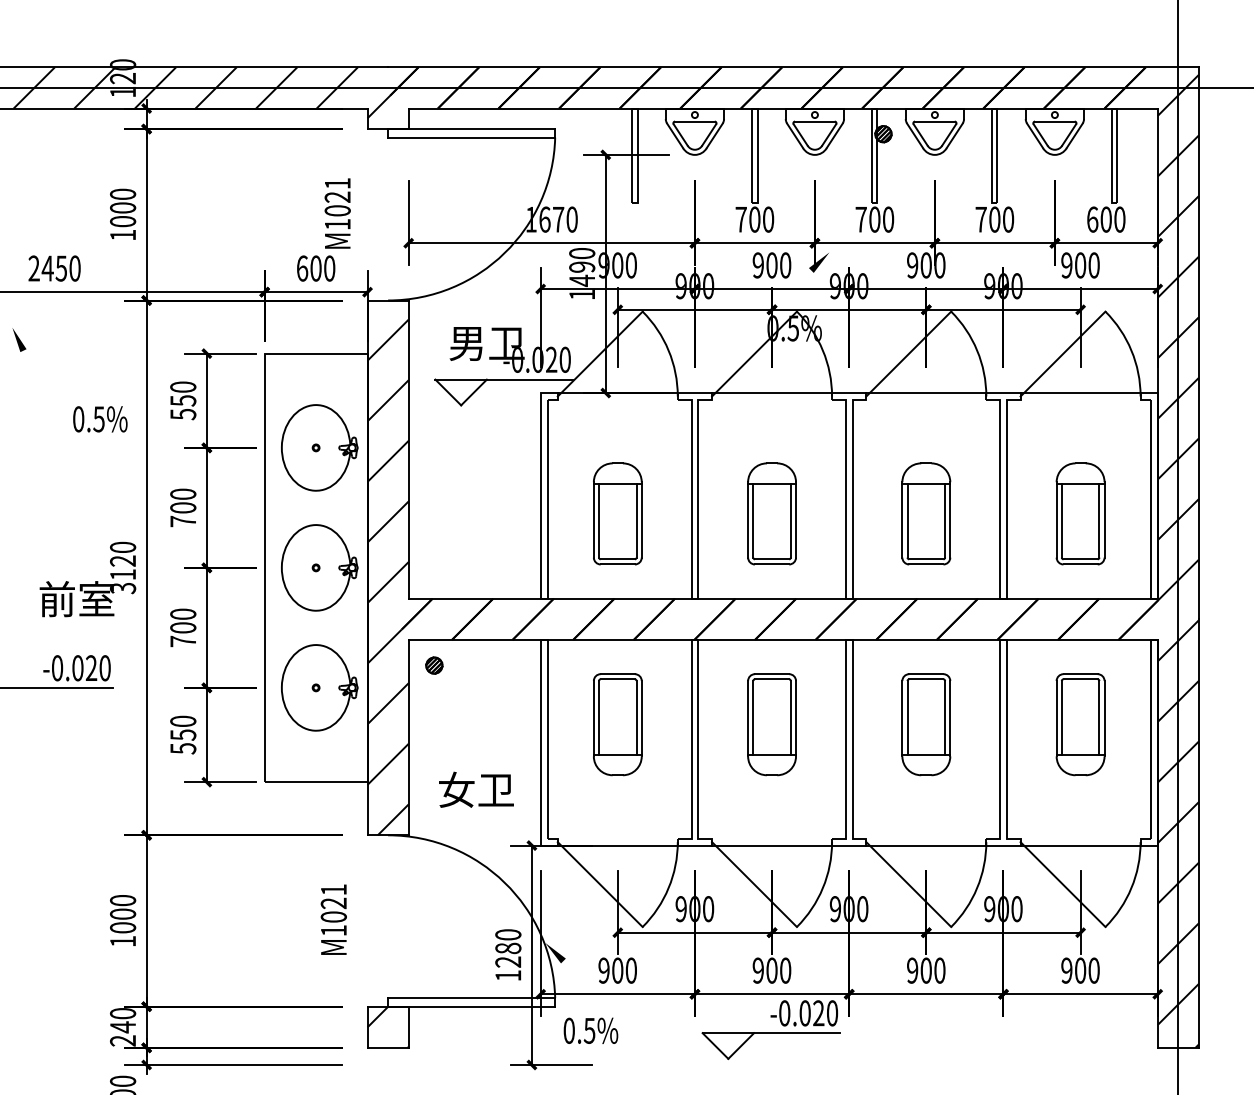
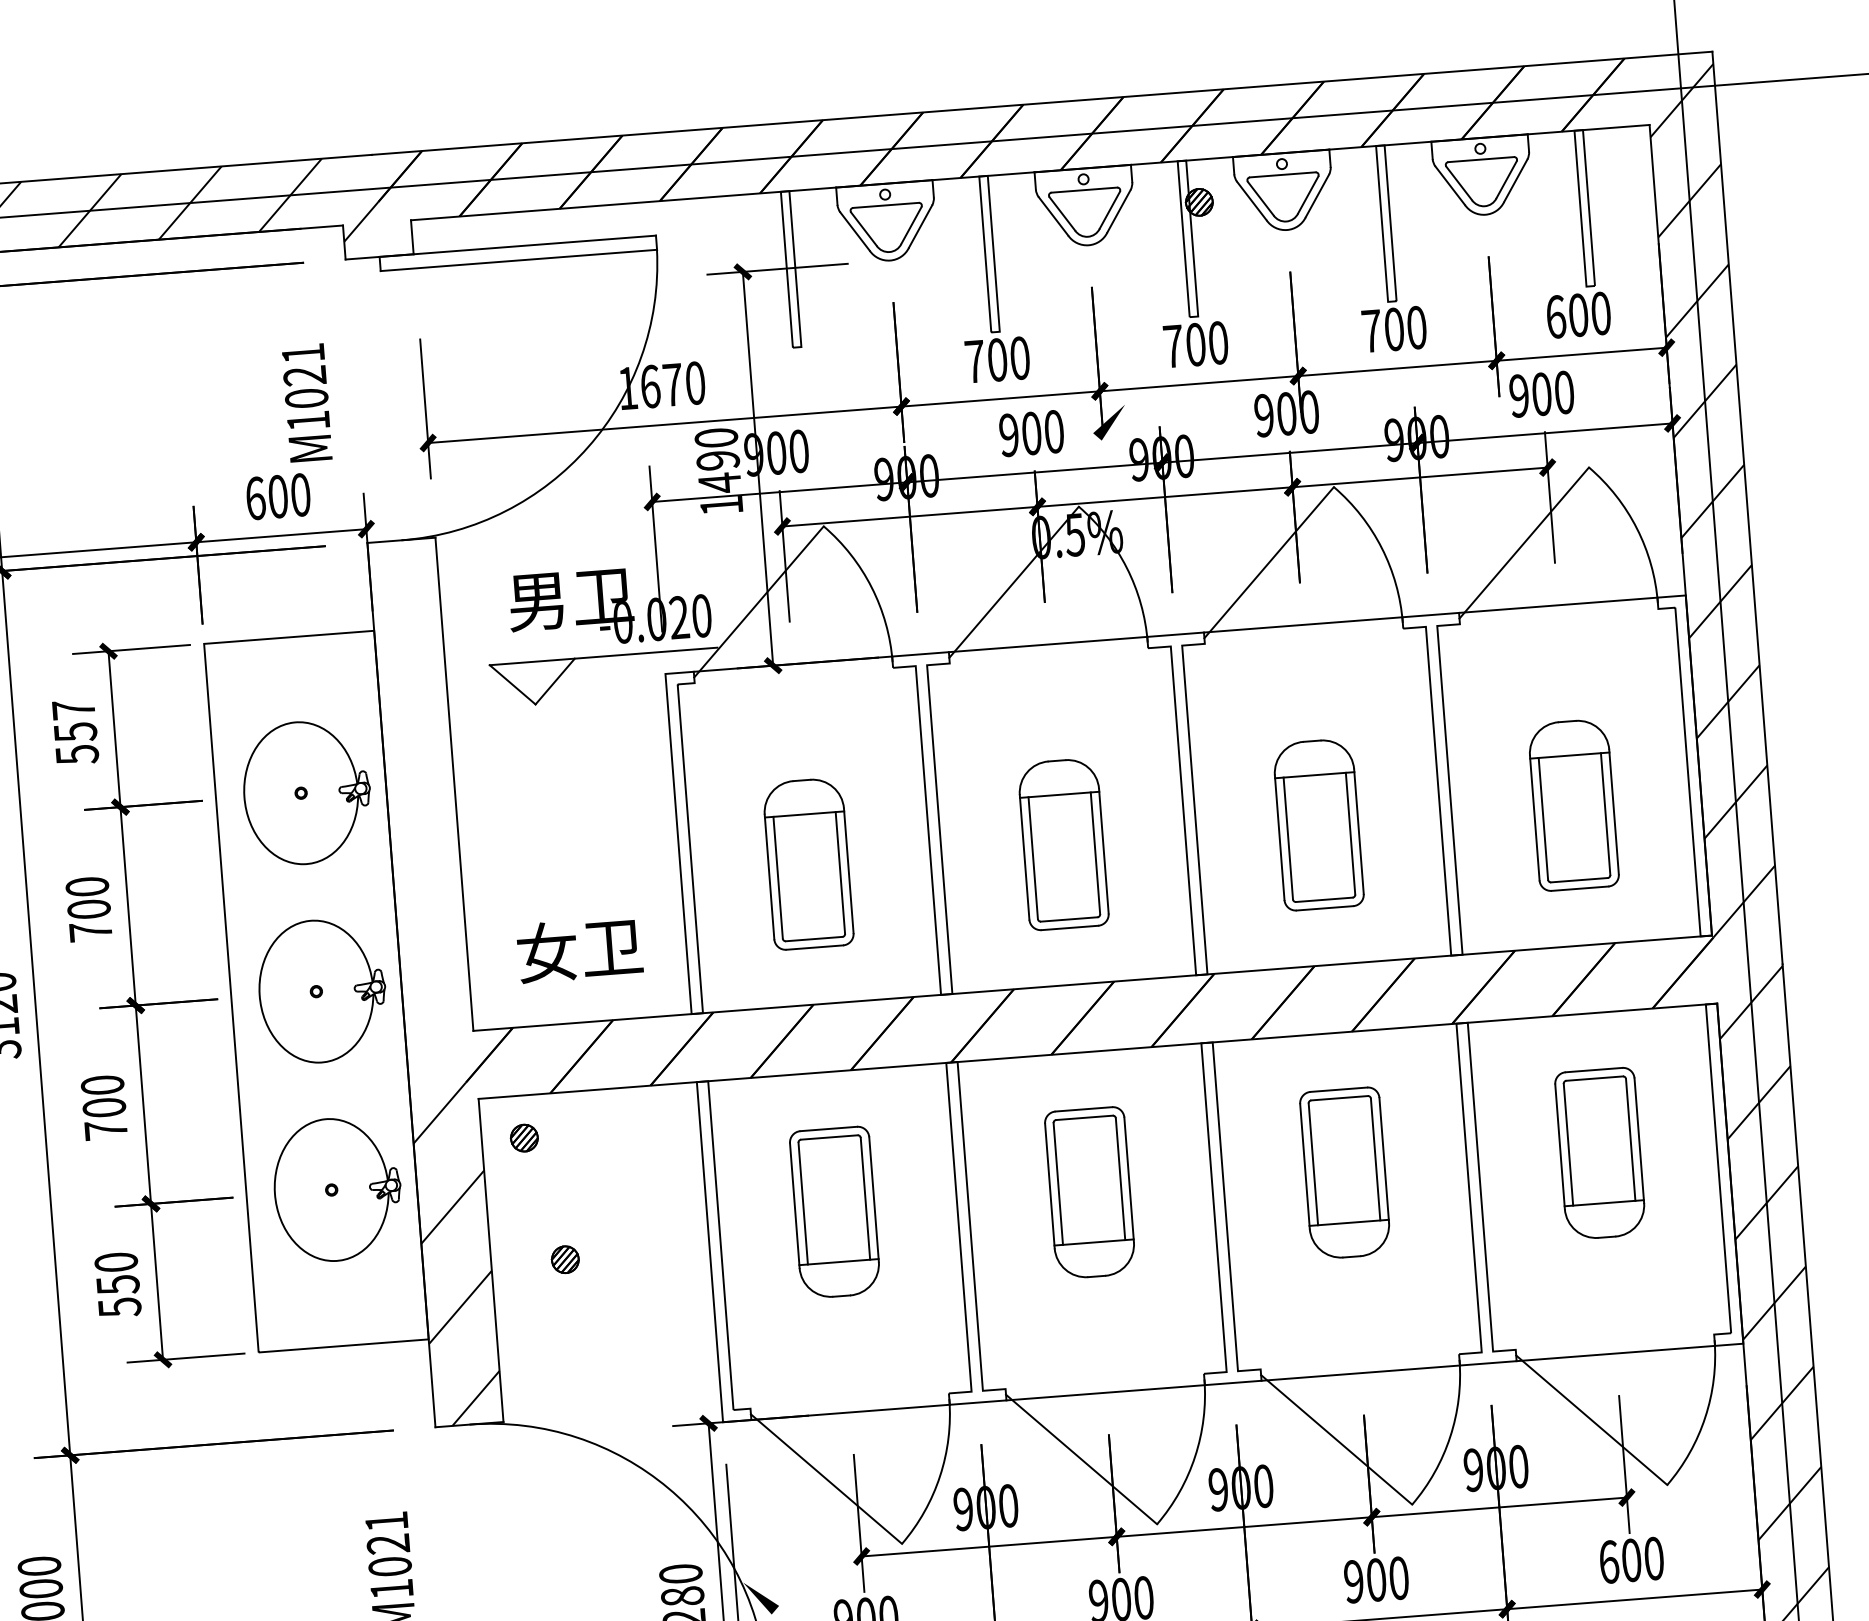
text: (183, 386) -> (74, 708), 550 -> 557
hatch: (387, 461) -> (420, 806), removed
part: (453, 740) -> (565, 1259), added
text: (476, 789) -> (579, 949), moved
text: (1066, 970) -> (1608, 1561), 900 -> 600

